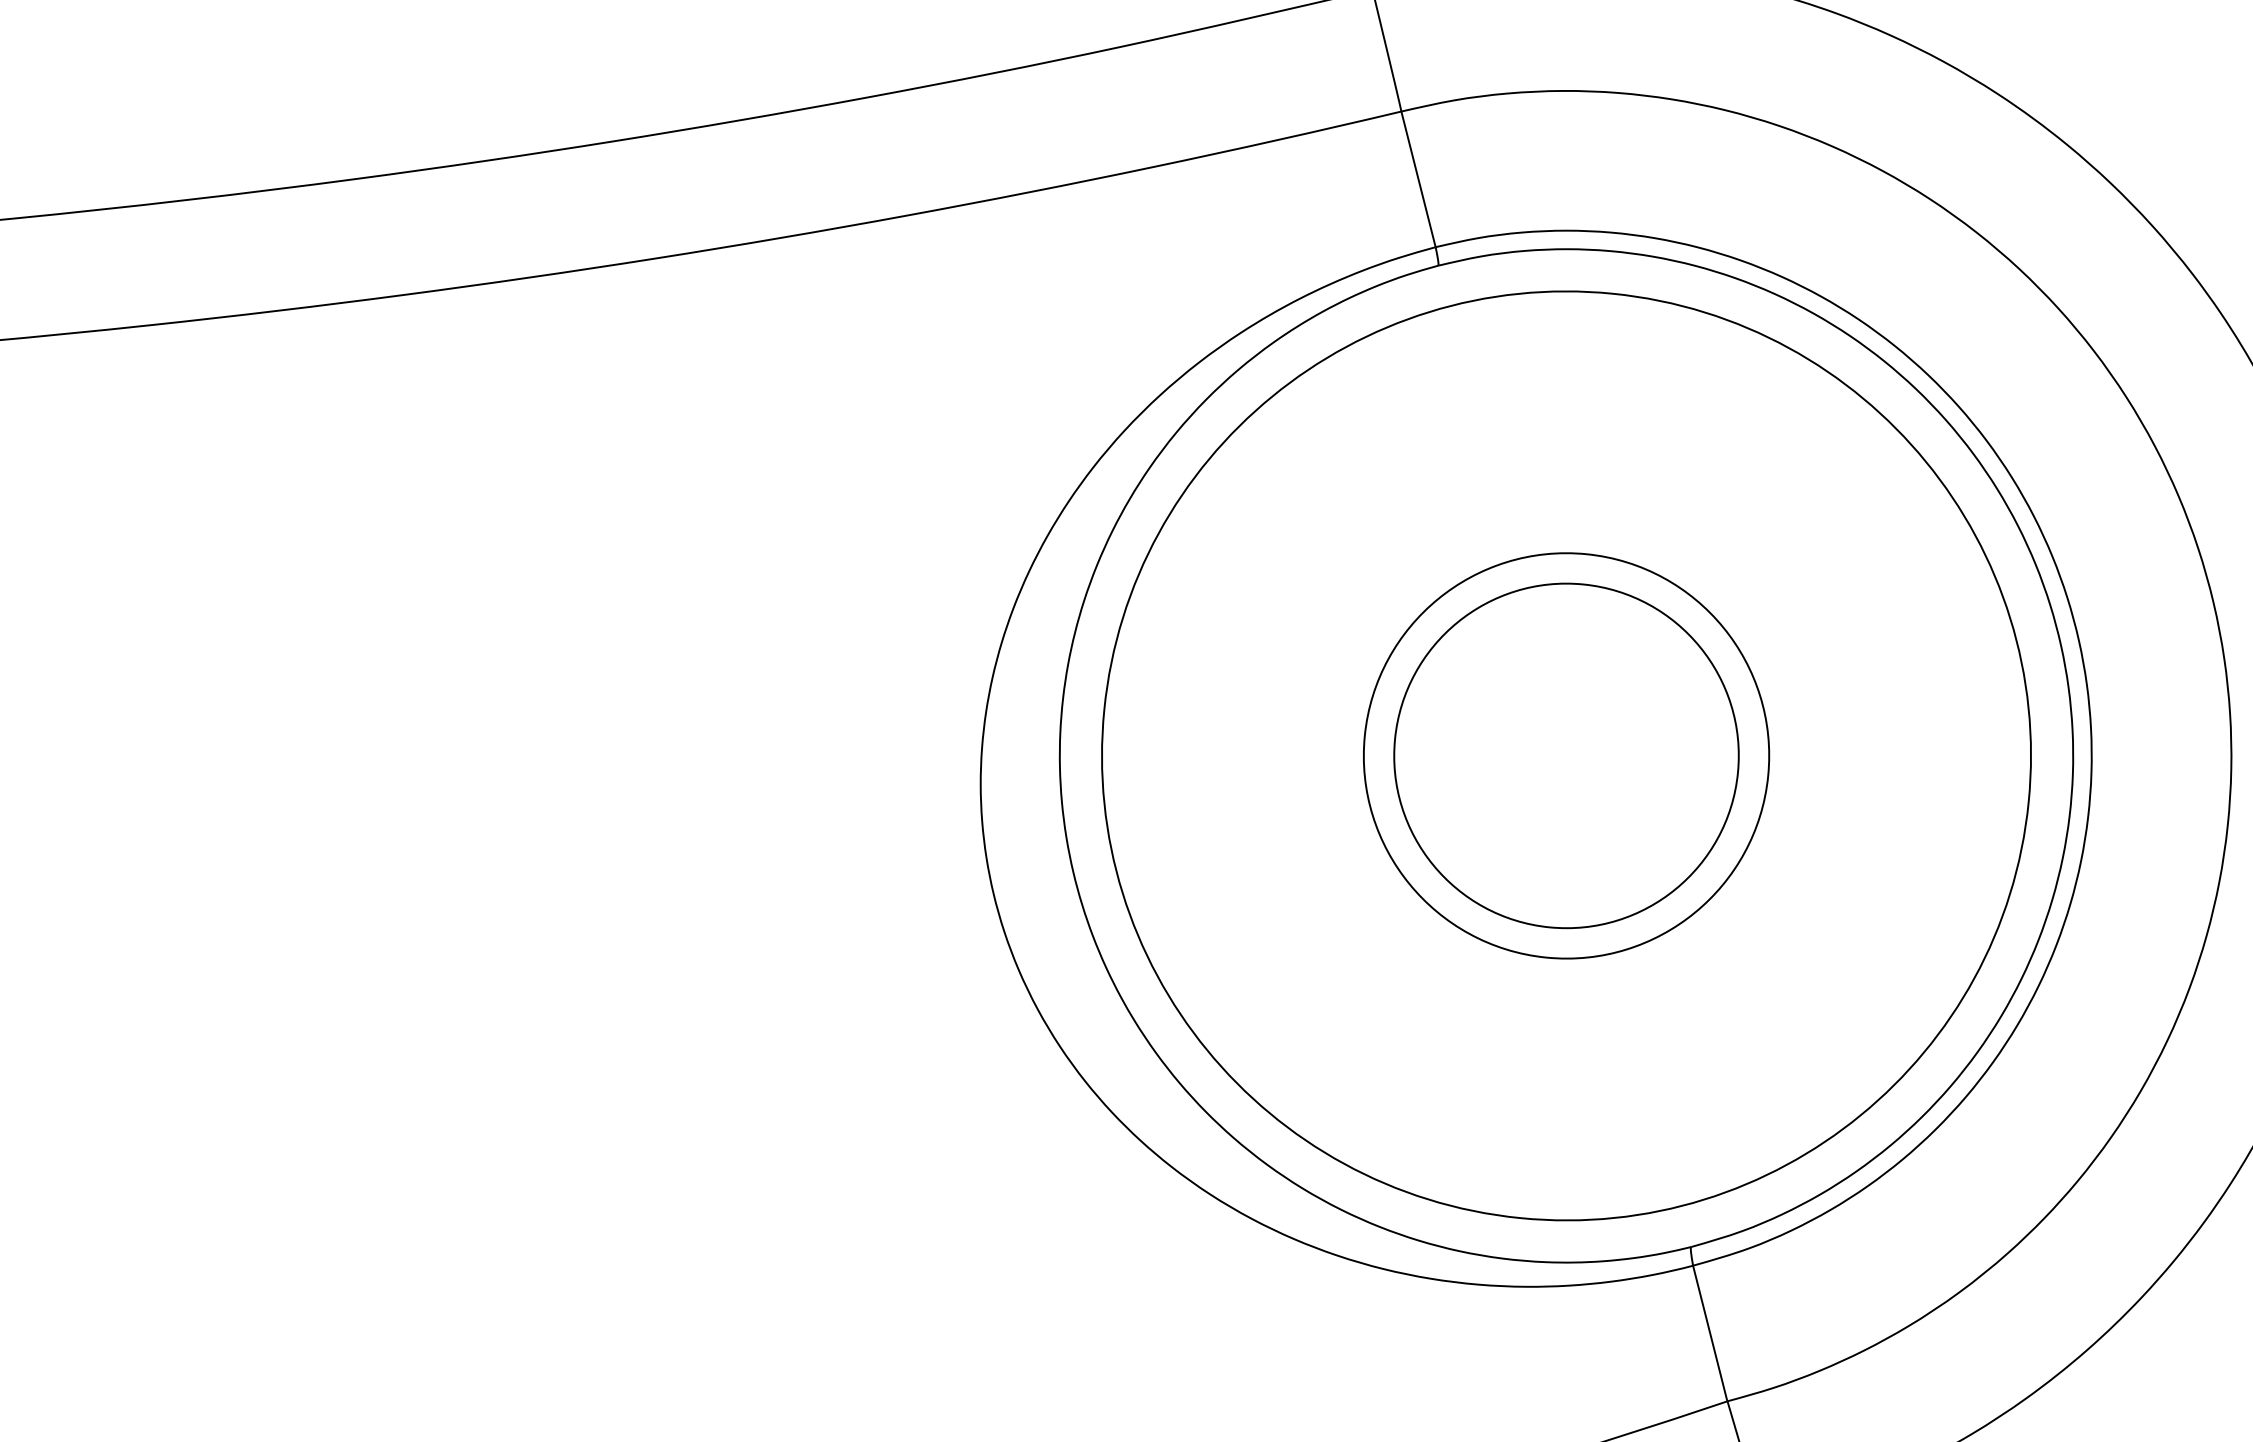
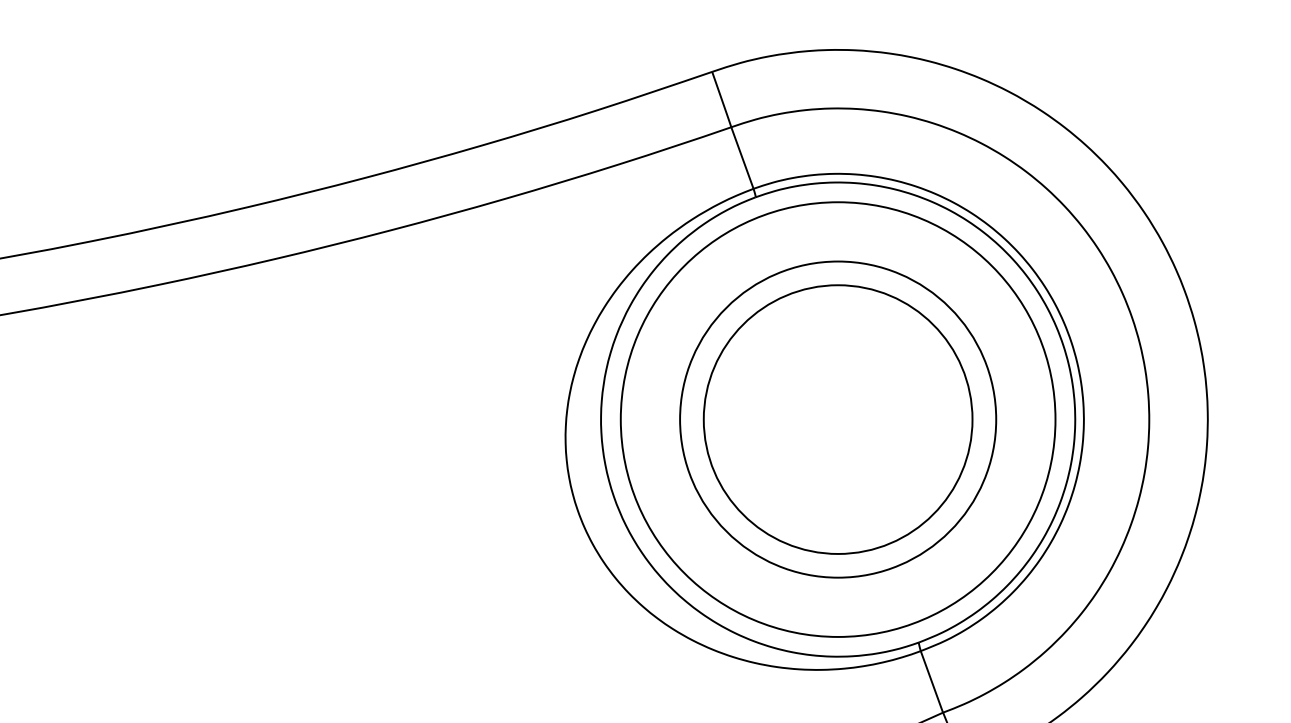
circle: (1565, 755) -> (837, 419), size x1.67
circle: (1567, 755) -> (838, 419), size x1.67

